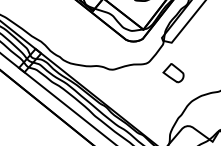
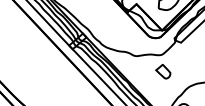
part: (173, 72) -> (163, 71), moved

